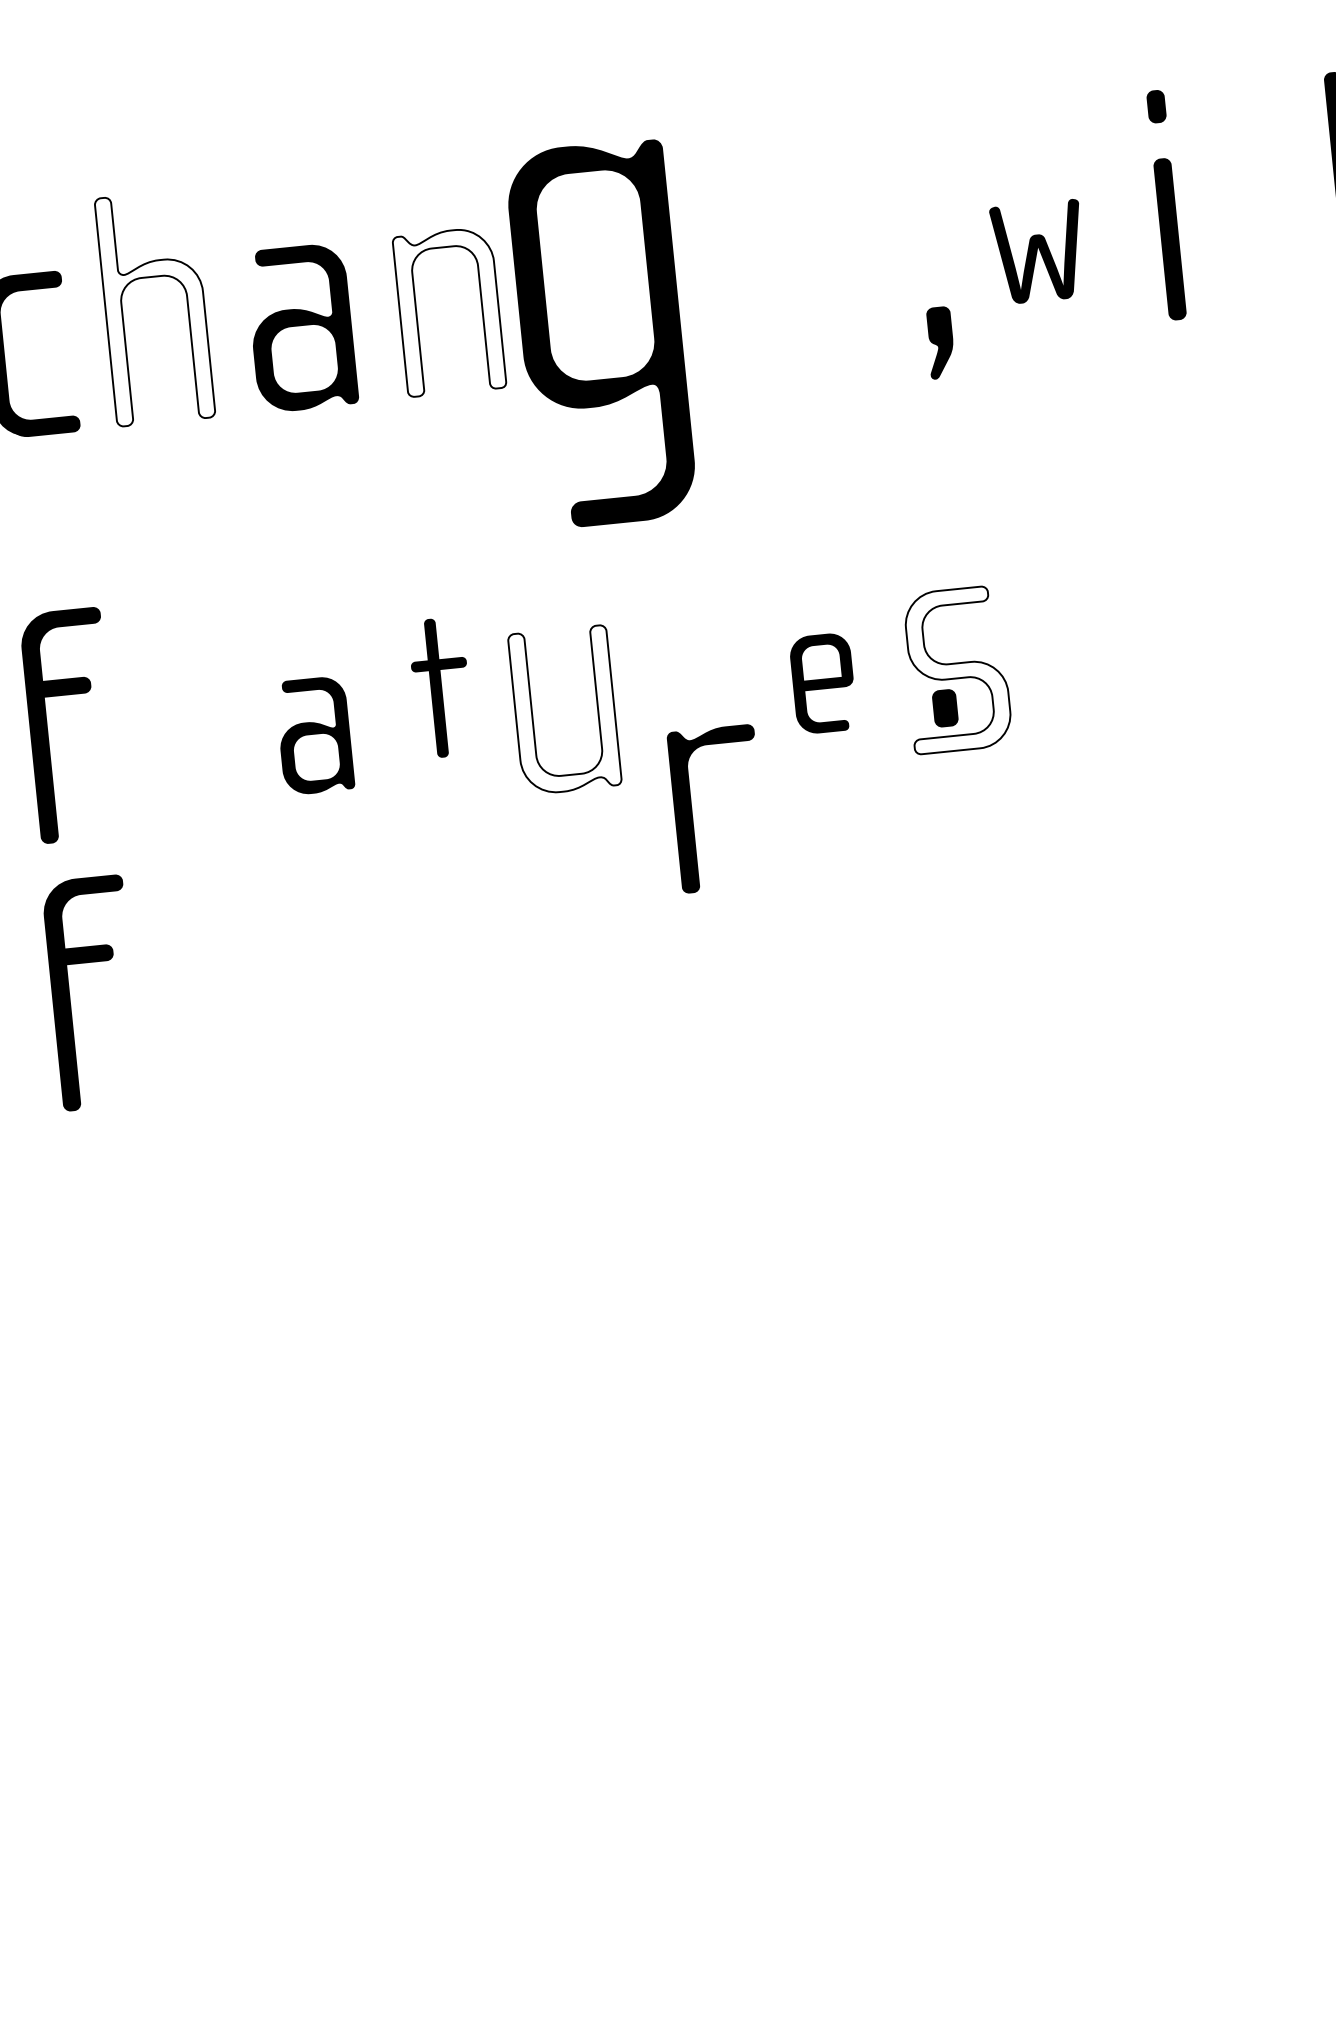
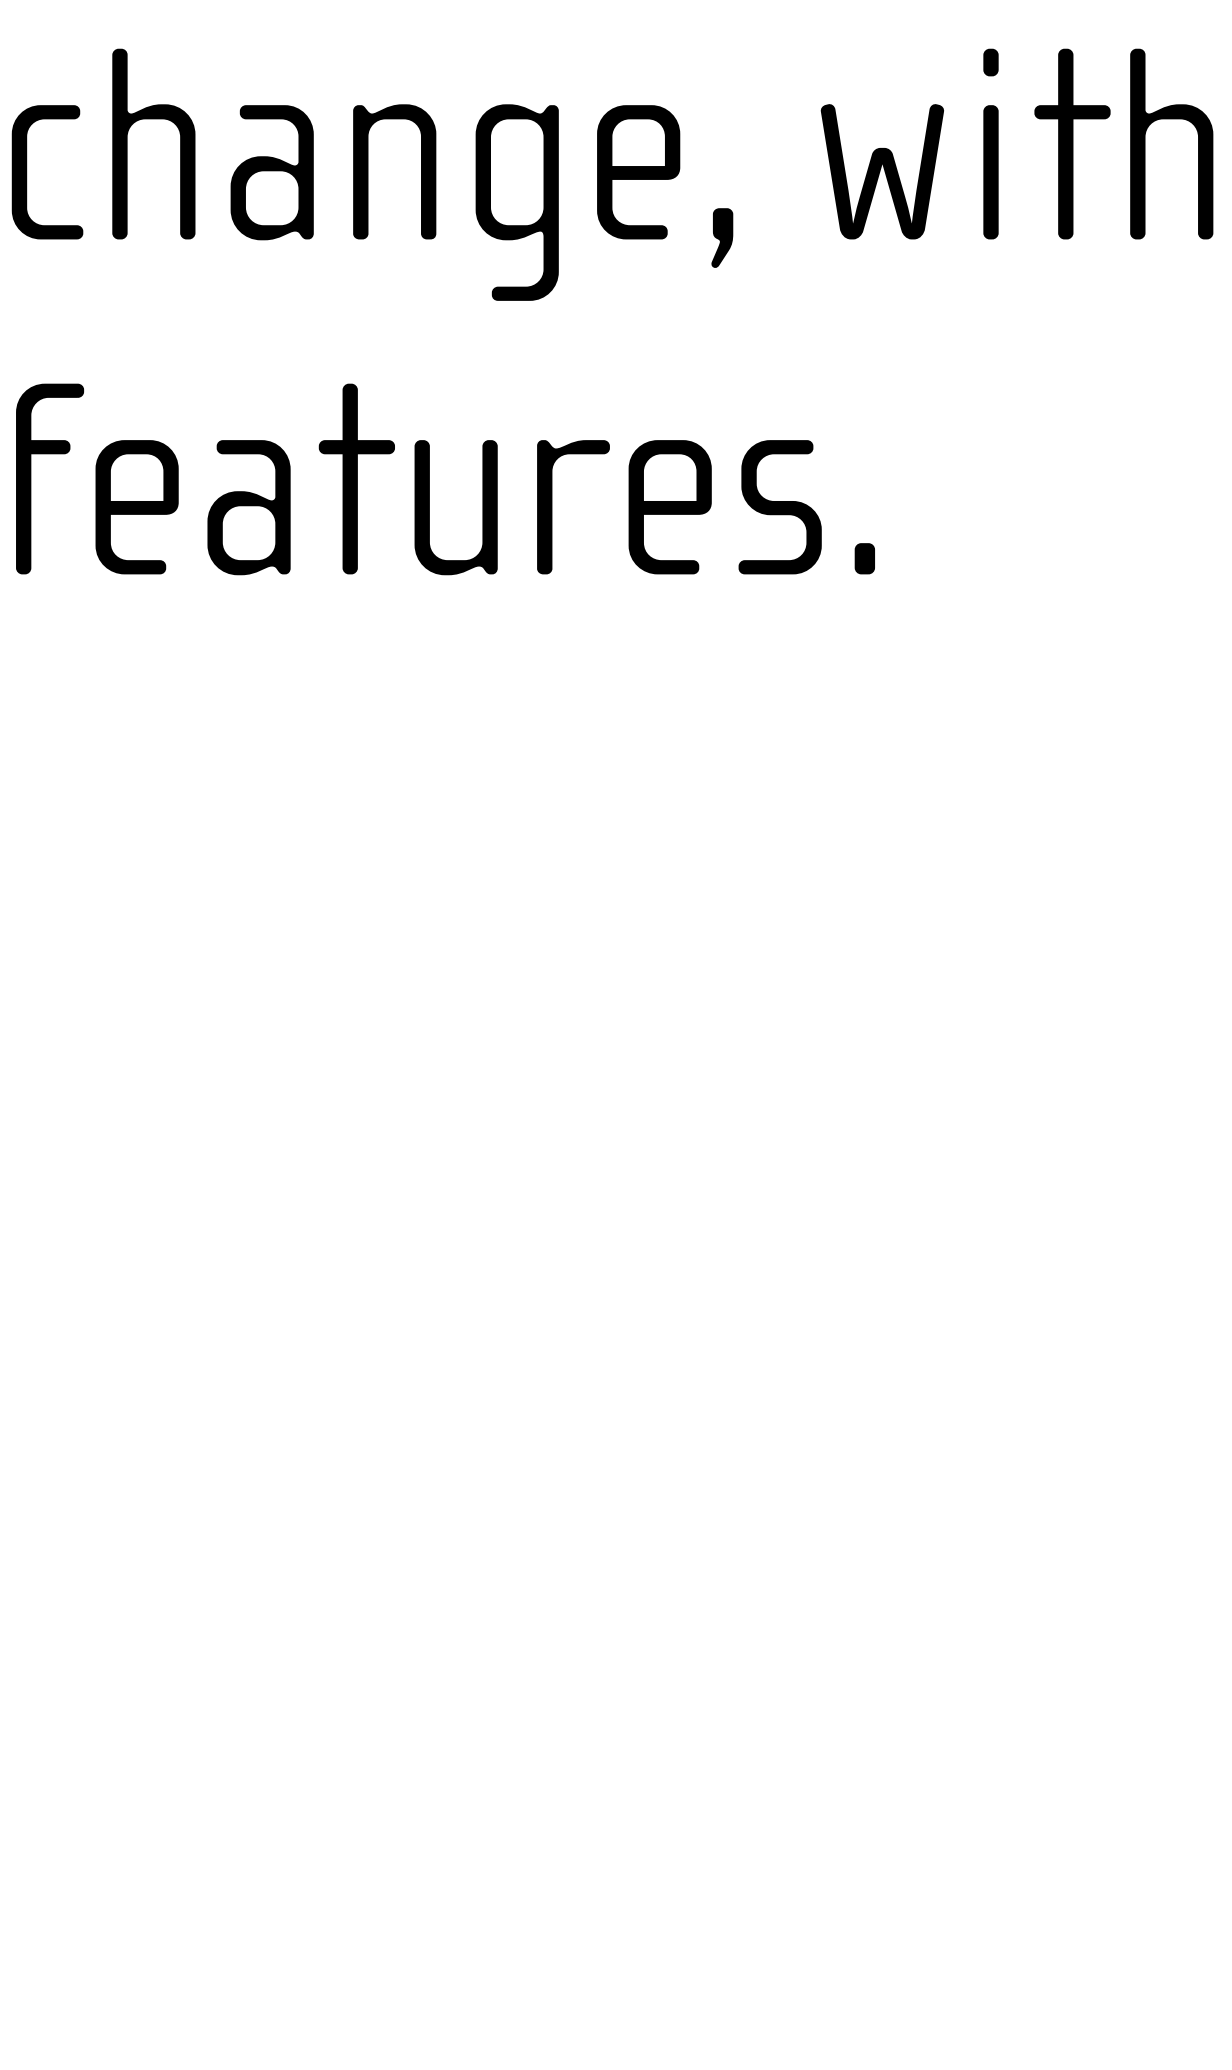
part: (1265, 194) -> (1072, 143), added
part: (1037, 251) -> (881, 171), size x1.67
part: (744, 282) -> (638, 172), added
fill: (154, 307) -> (153, 143), added
fill: (449, 311) -> (394, 171), added
part: (600, 334) -> (516, 202), size x0.62
part: (940, 342) -> (722, 237), moved
fill: (955, 670) -> (779, 507), added
part: (822, 683) -> (669, 507), size x1.67
part: (440, 687) -> (356, 478), size x1.67
part: (944, 708) -> (864, 558), moved
fill: (564, 710) -> (455, 507), added
part: (313, 735) -> (248, 507), size x1.43
part: (178, 749) -> (136, 507), added
part: (692, 811) -> (552, 507), moved
part: (70, 994) -> (27, 699), removed

